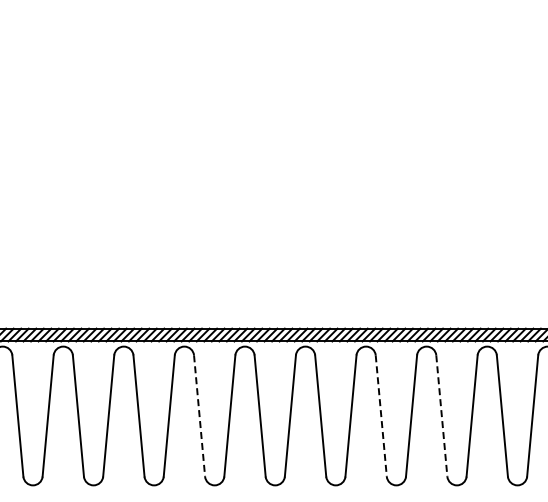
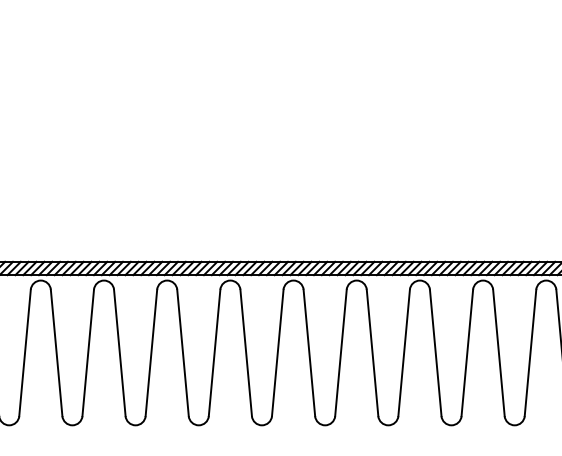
line: (199, 416) -> (246, 353), dashed -> solid
line: (381, 416) -> (435, 353), dashed -> solid
line: (441, 416) -> (498, 353), dashed -> solid

